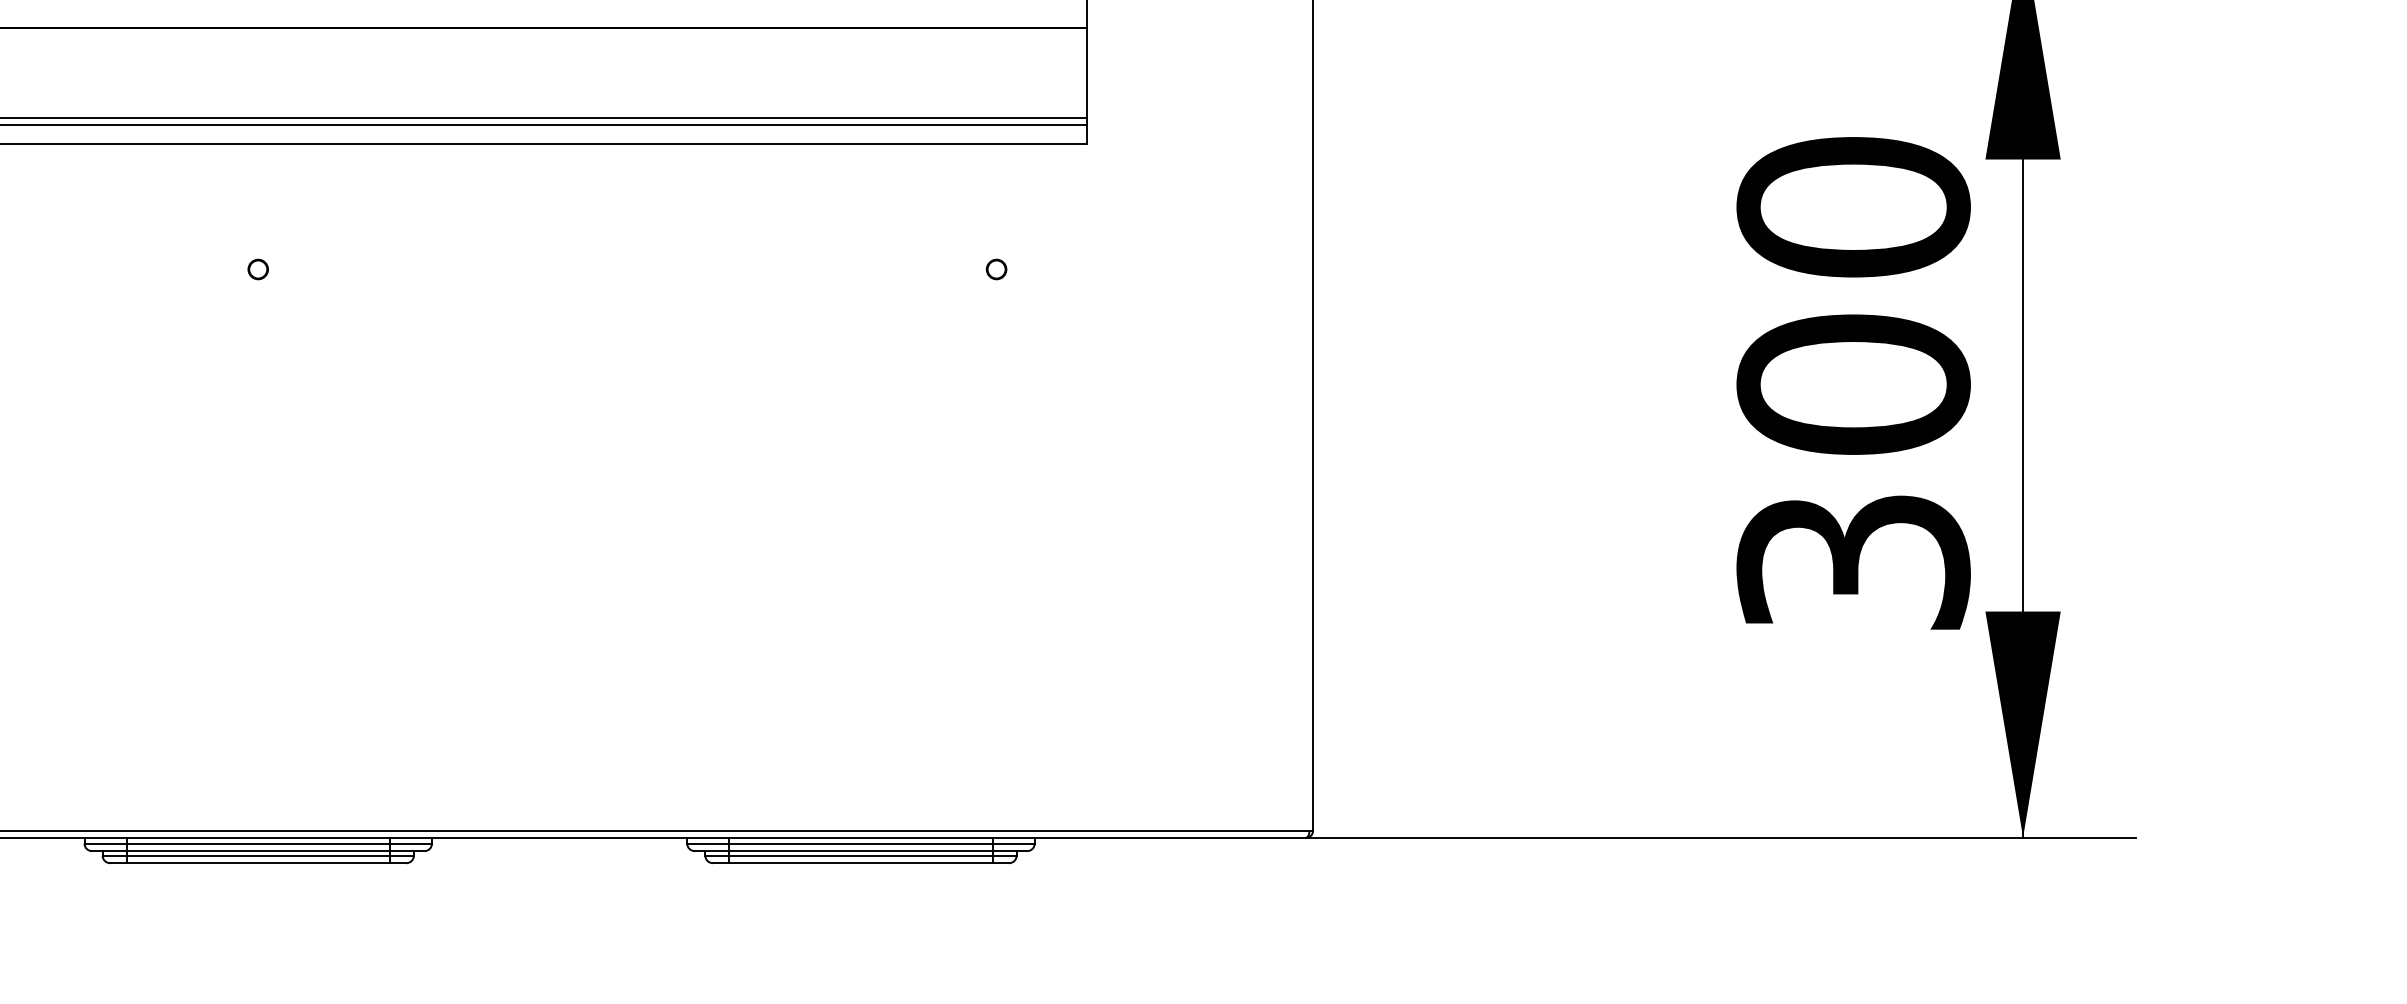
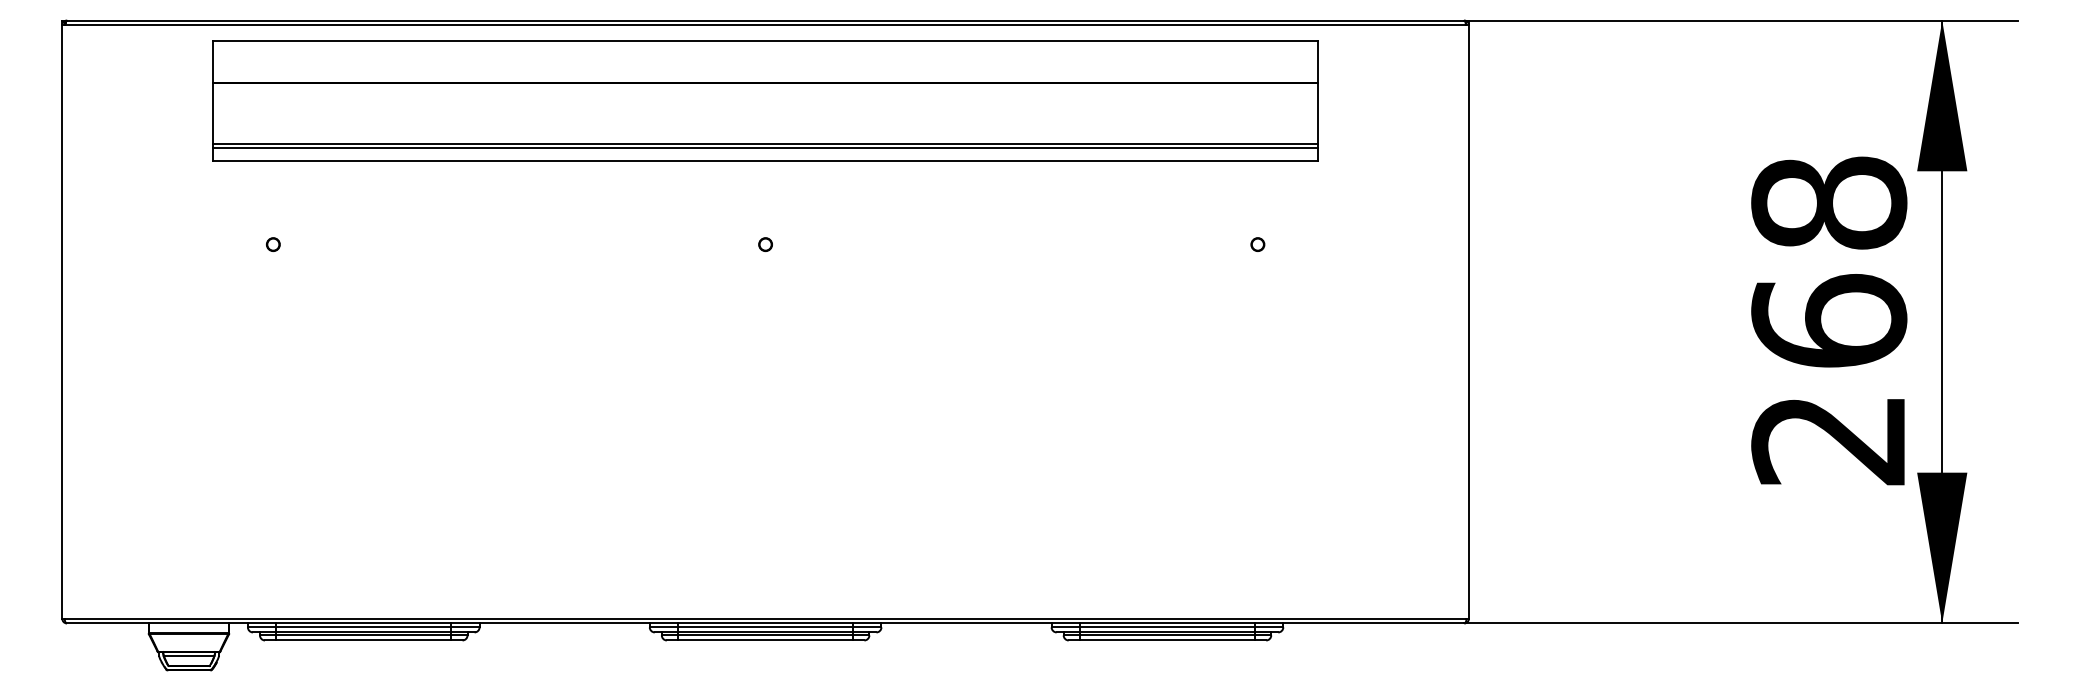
text: (1853, 383) -> (1829, 320), 300 -> 268

